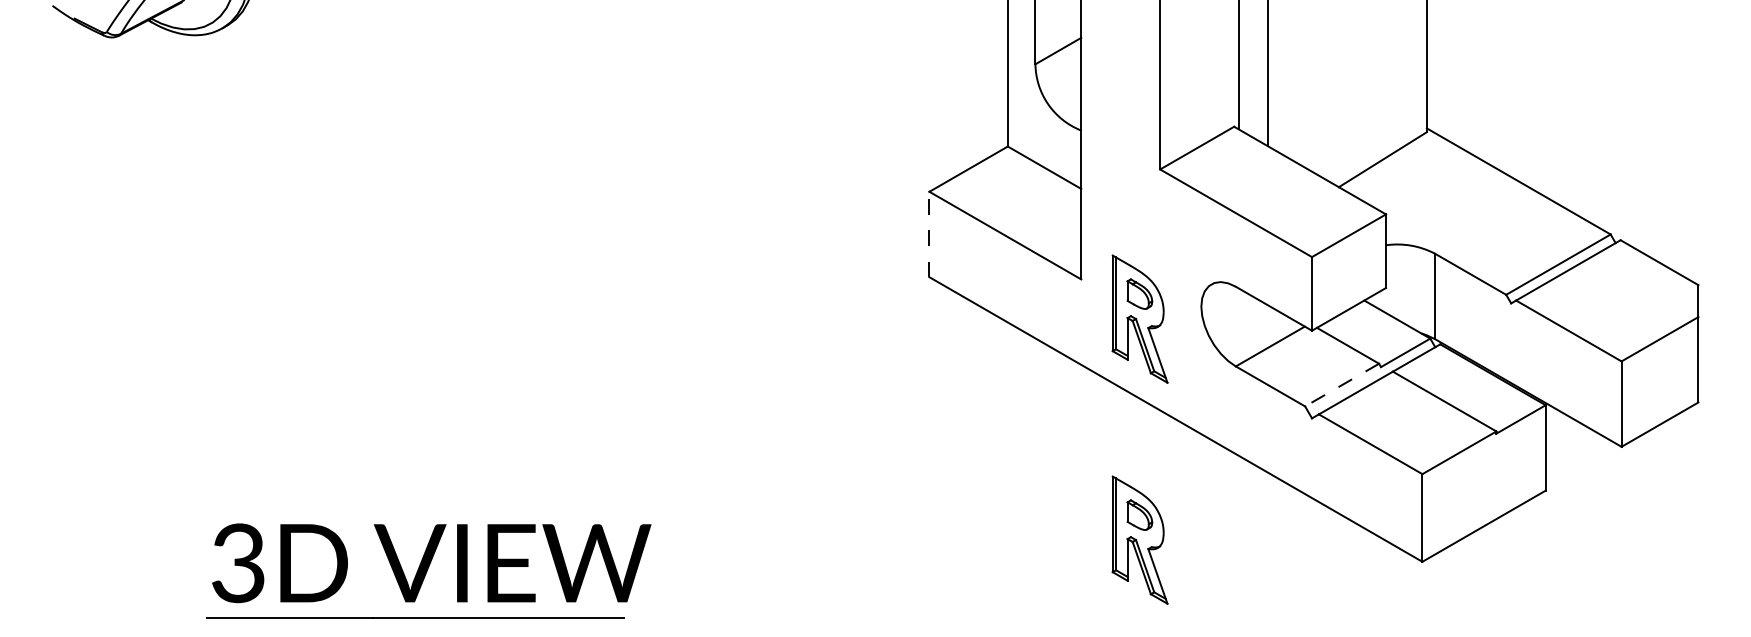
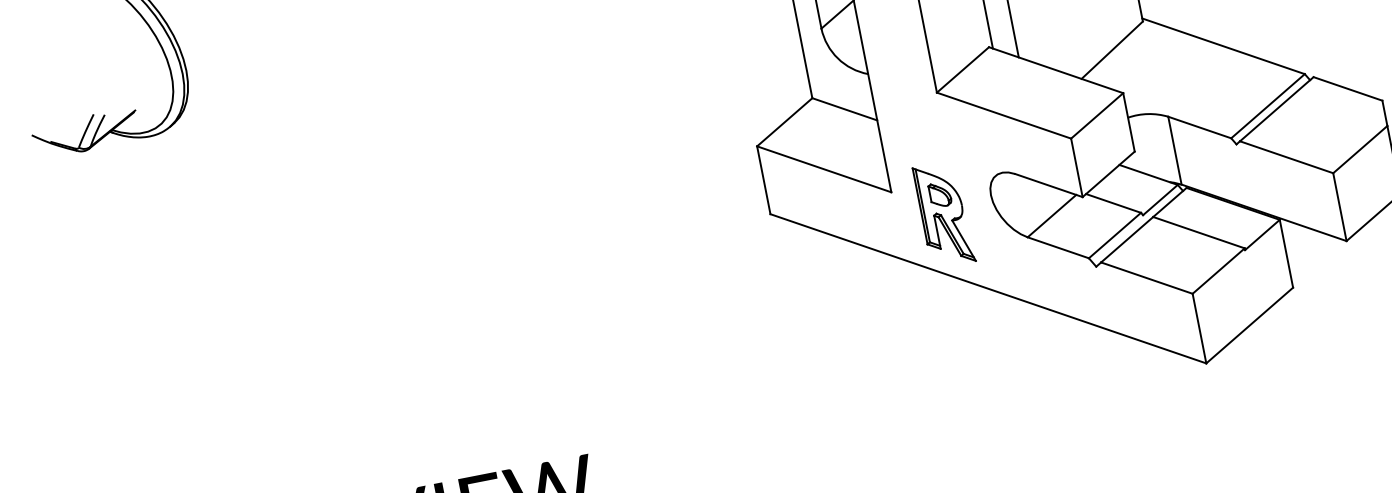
line: (929, 234) -> (763, 180), dashed -> solid
line: (1342, 385) -> (1115, 235), dashed -> solid
part: (1139, 539) -> (978, 389), removed

